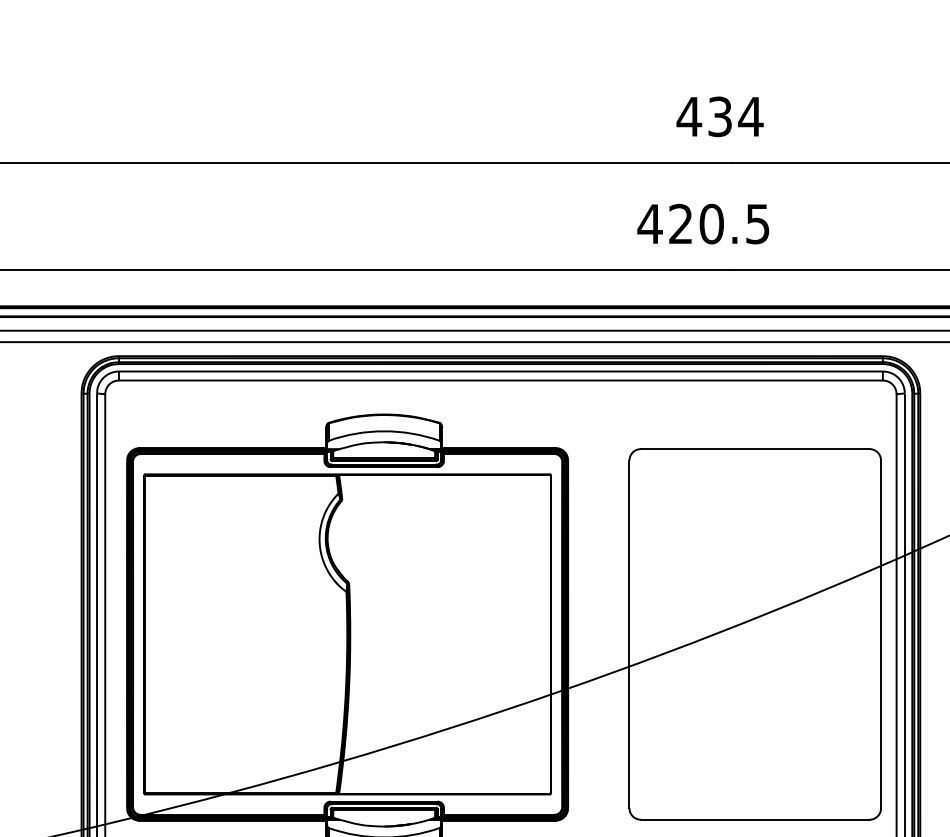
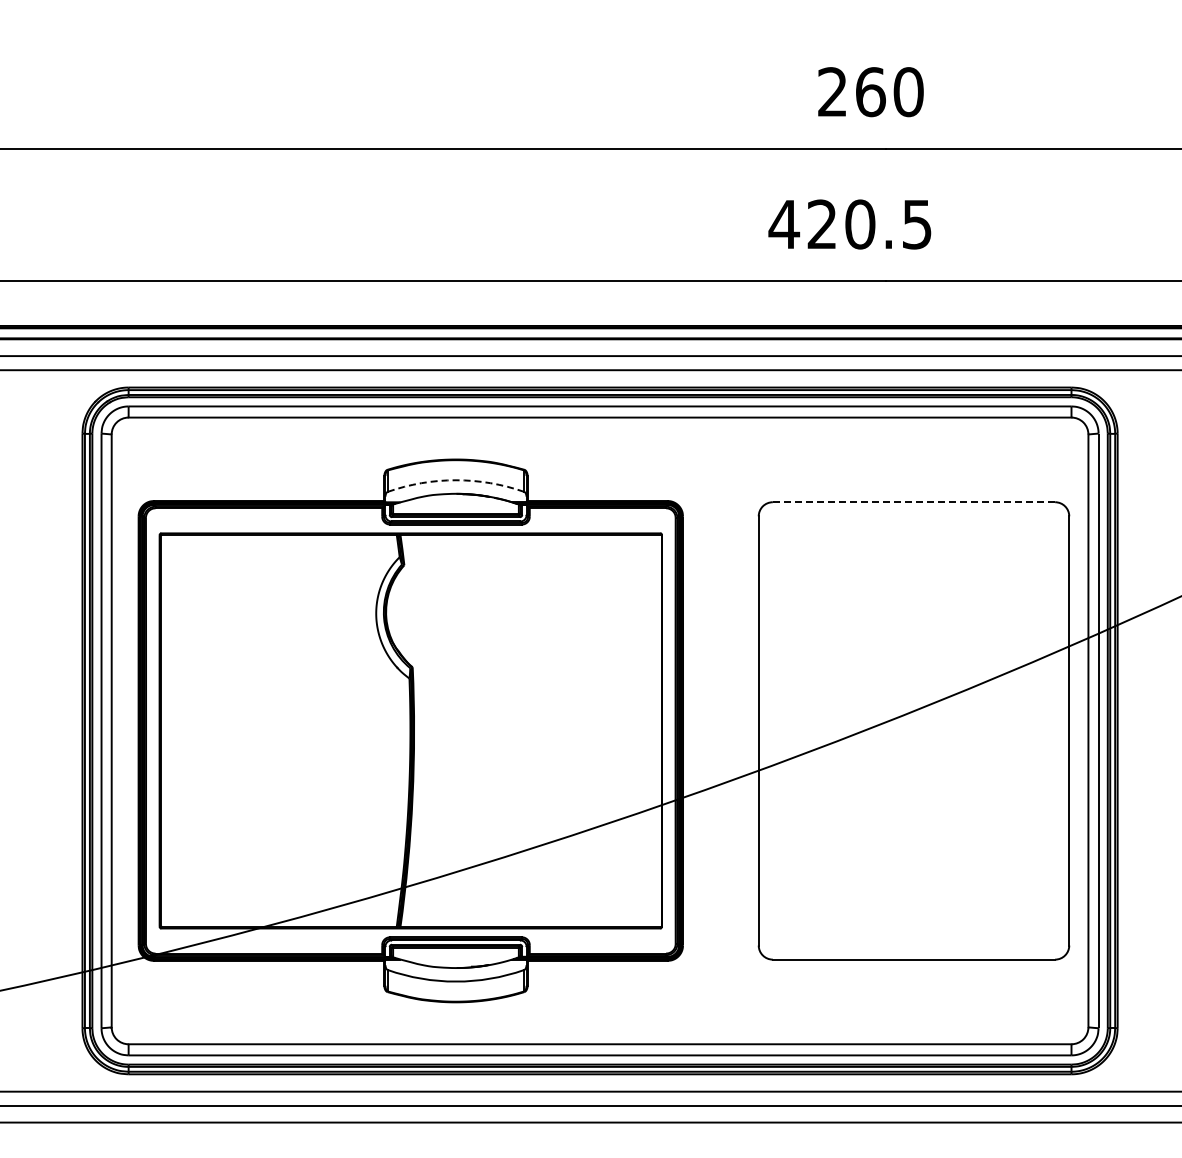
text: (720, 117) -> (870, 92), 434 -> 260
arc: (383, 431) -> (455, 480), solid -> dashed
line: (755, 449) -> (914, 502), solid -> dashed

